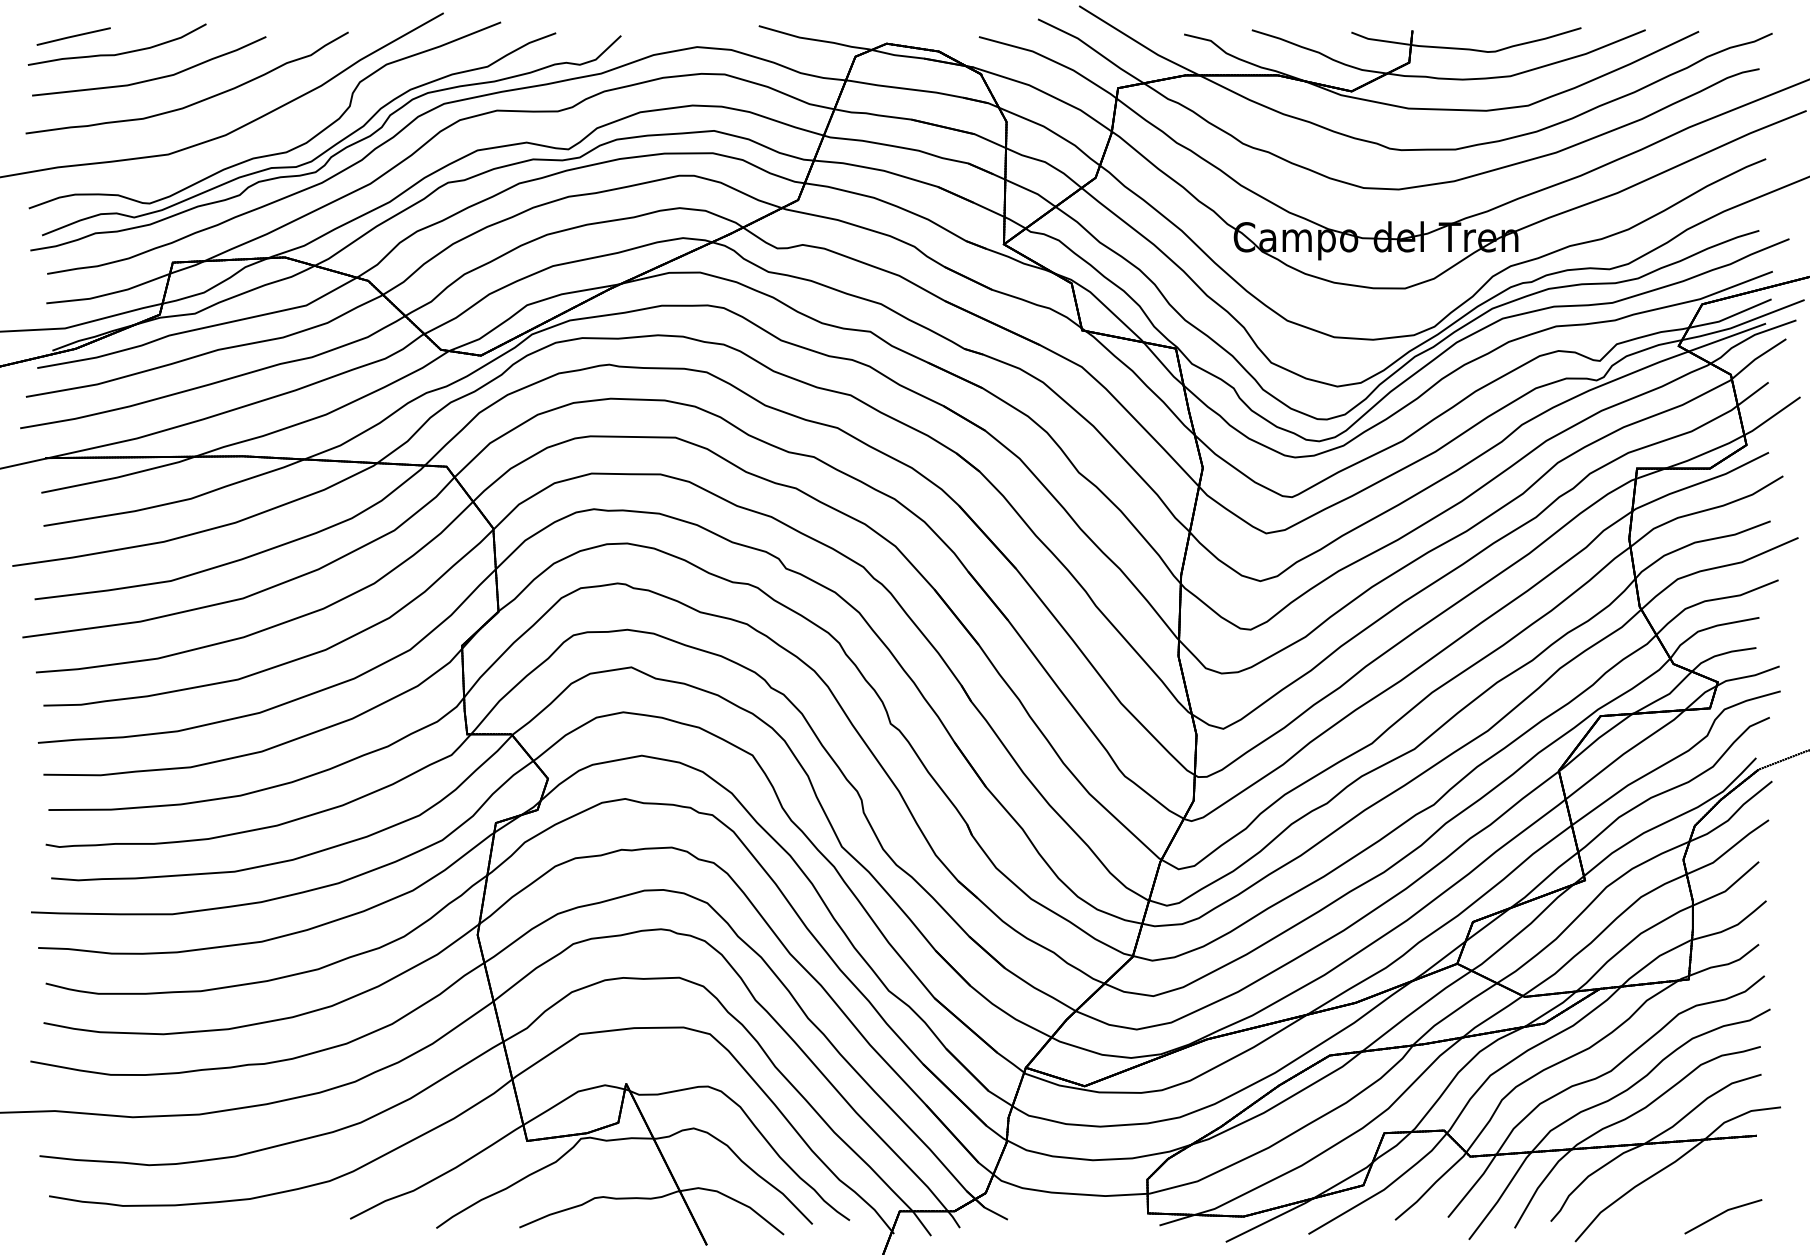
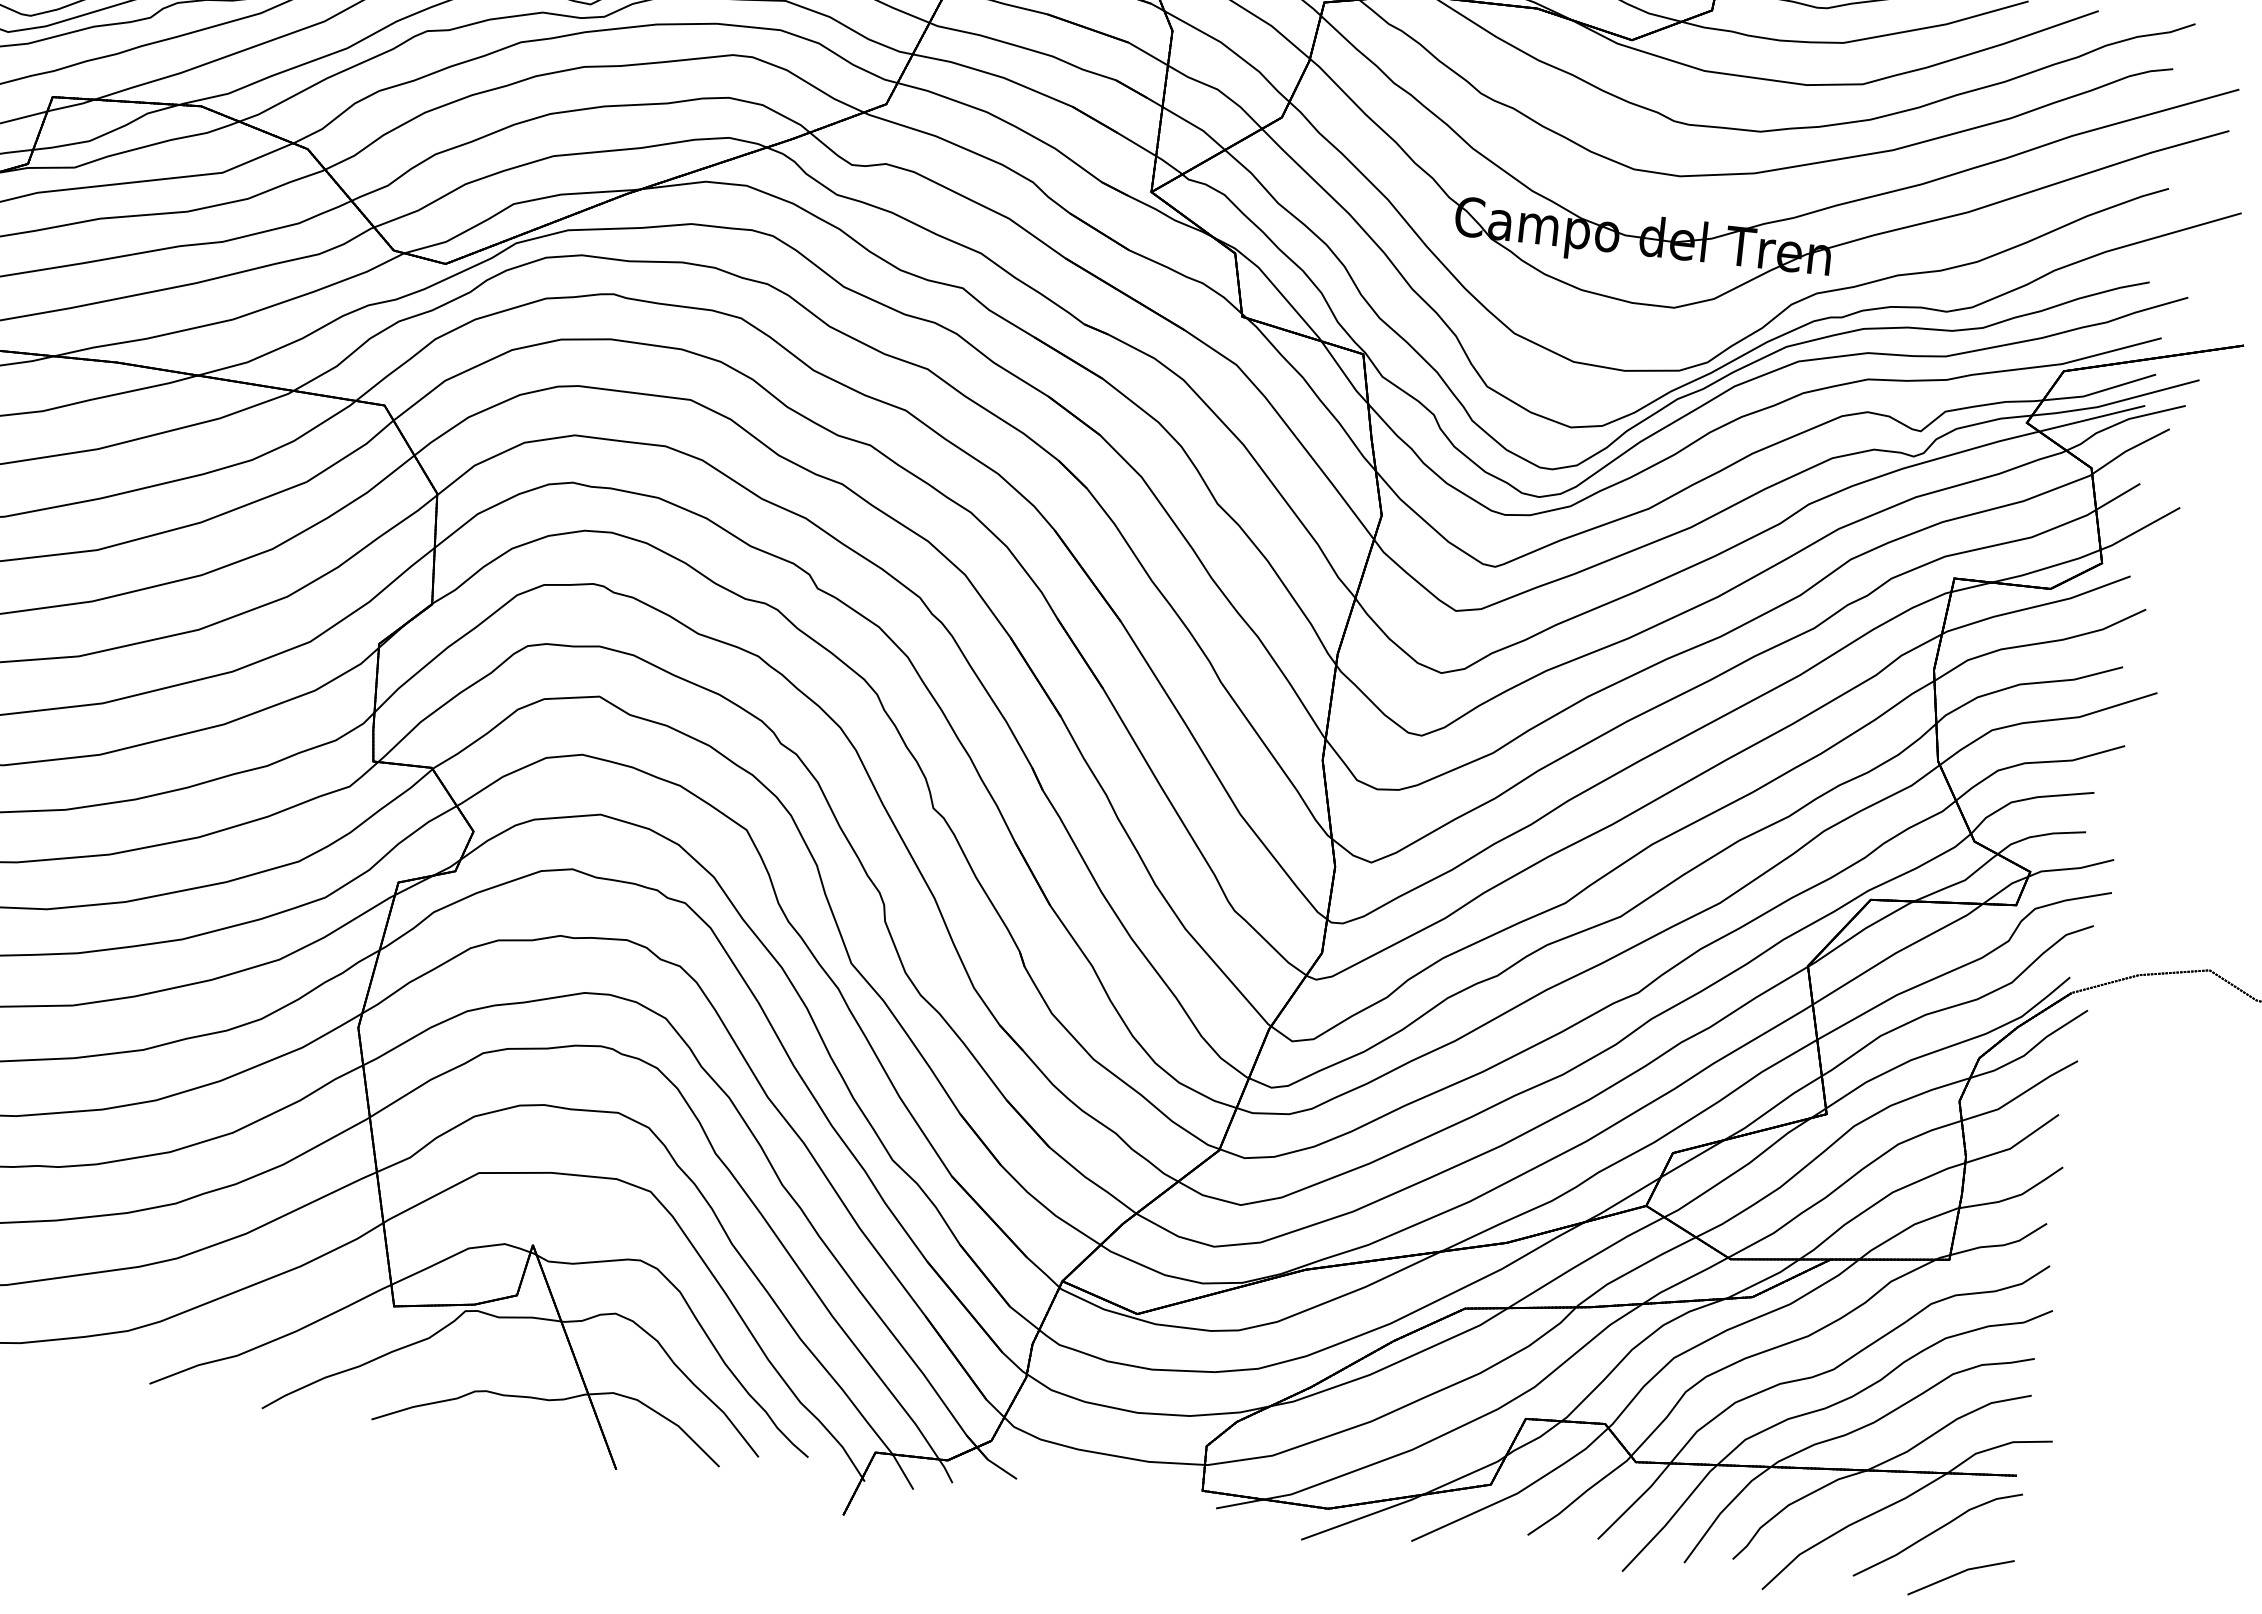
curve: (1701, 1184) -> (1936, 1532), added

